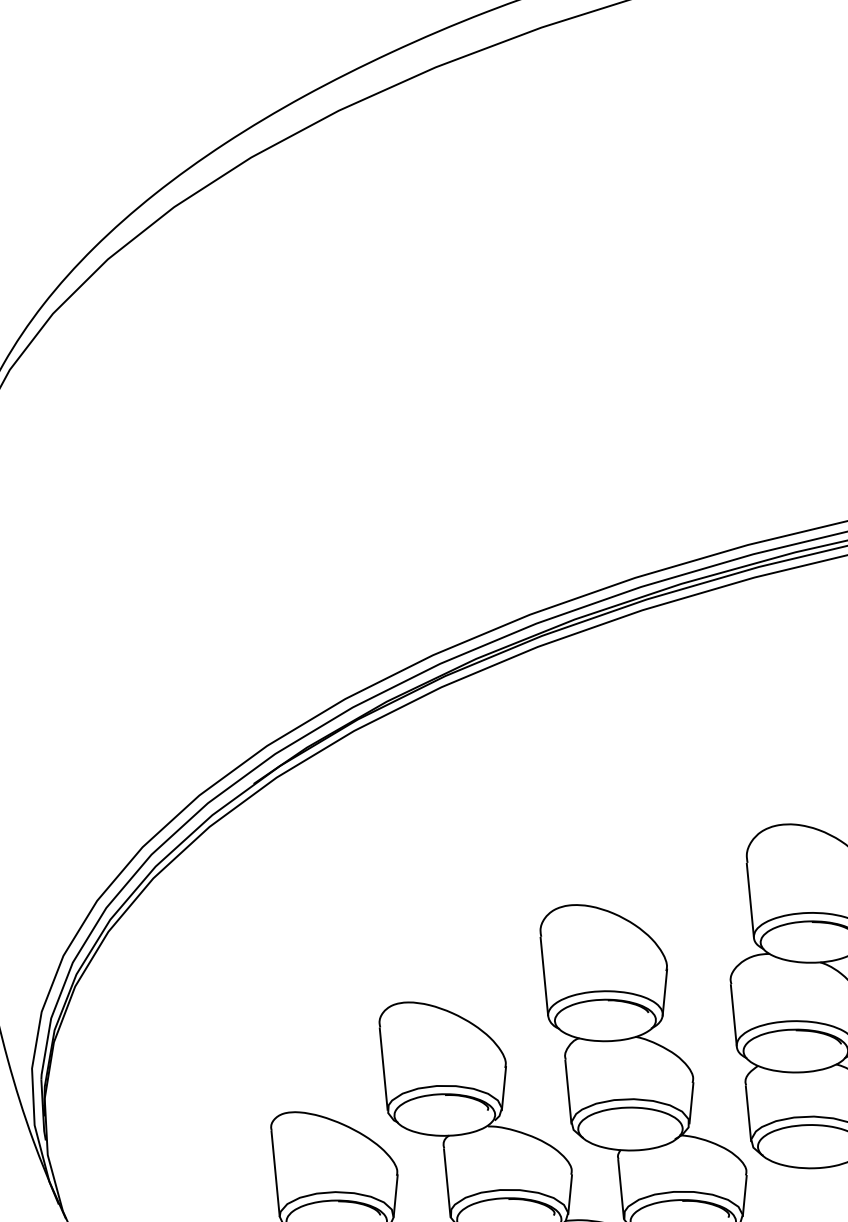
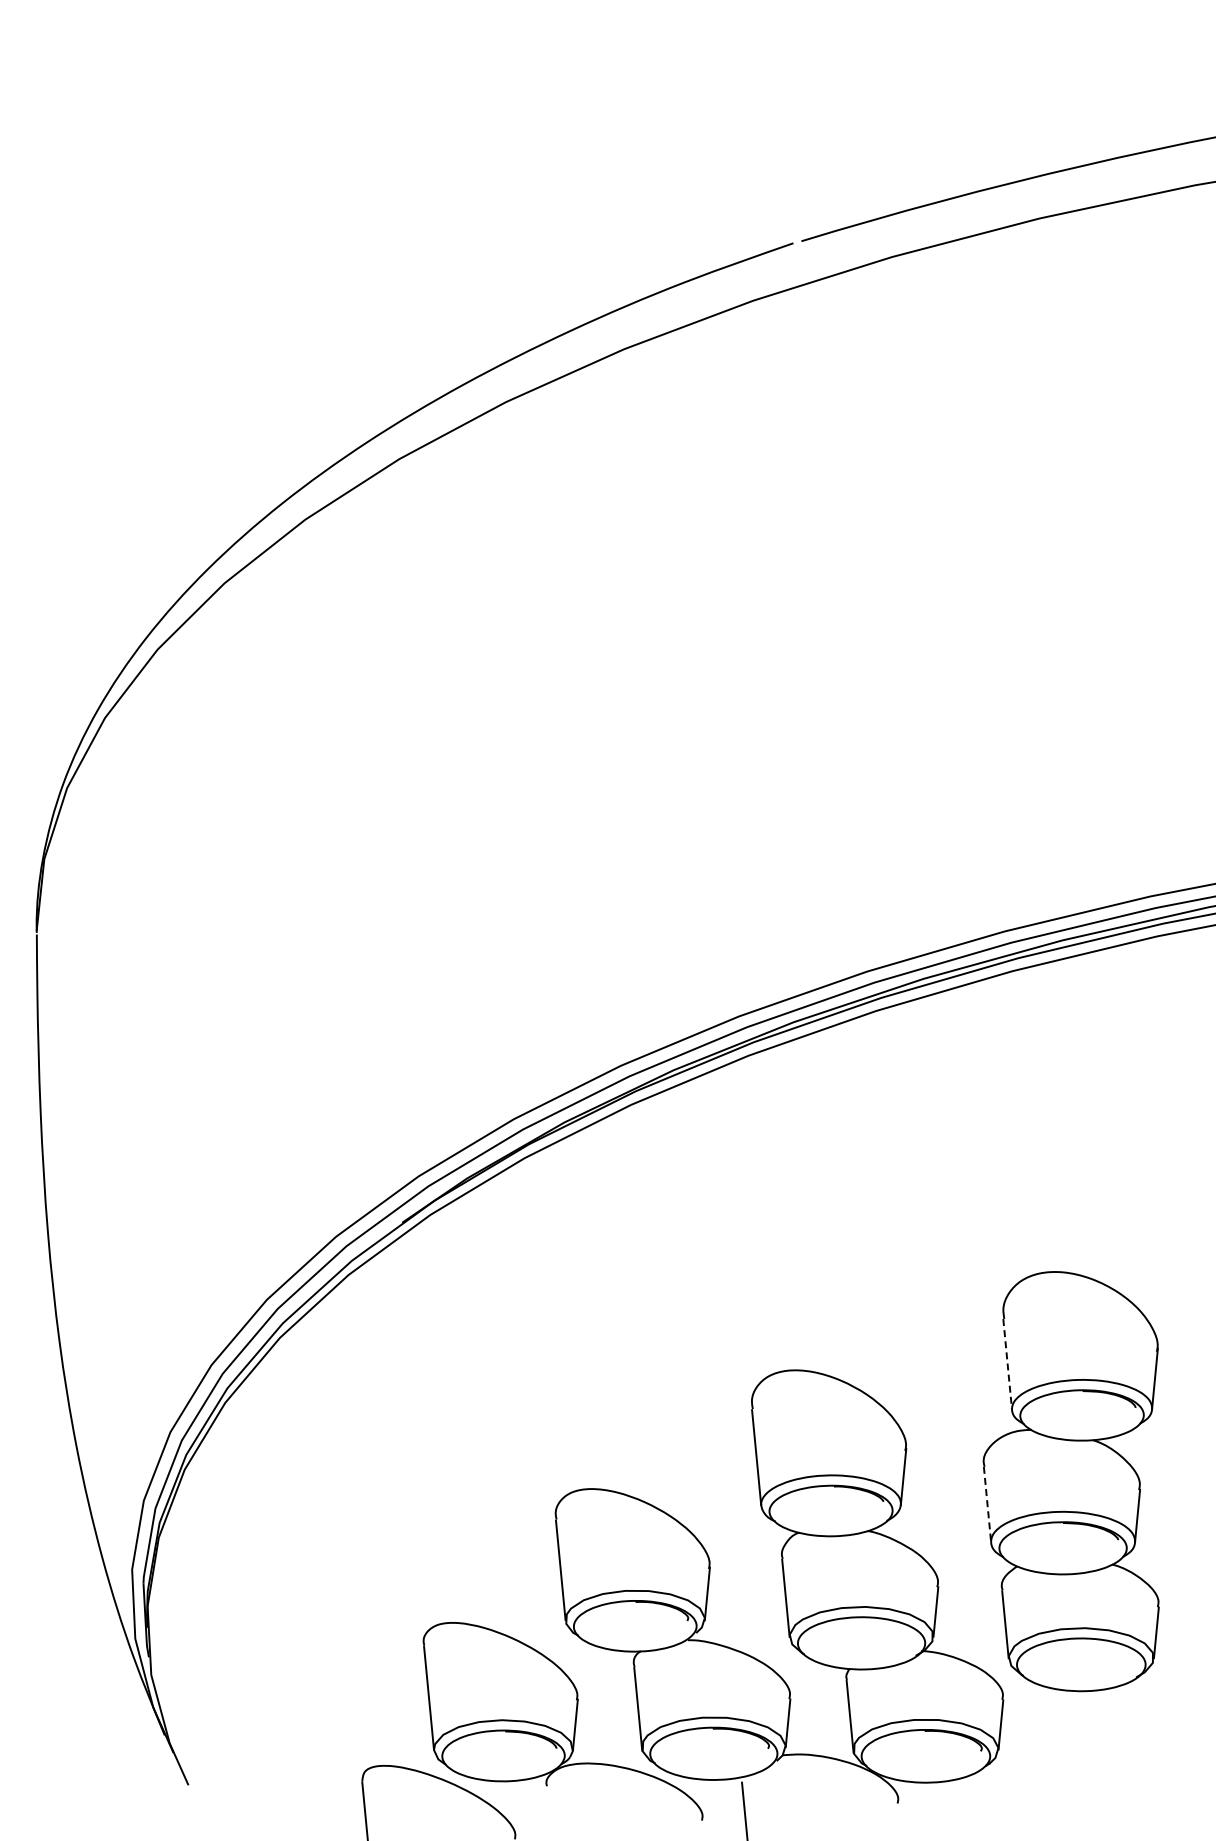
line: (750, 901) -> (1007, 1365), solid -> dashed
line: (733, 1015) -> (987, 1505), solid -> dashed

